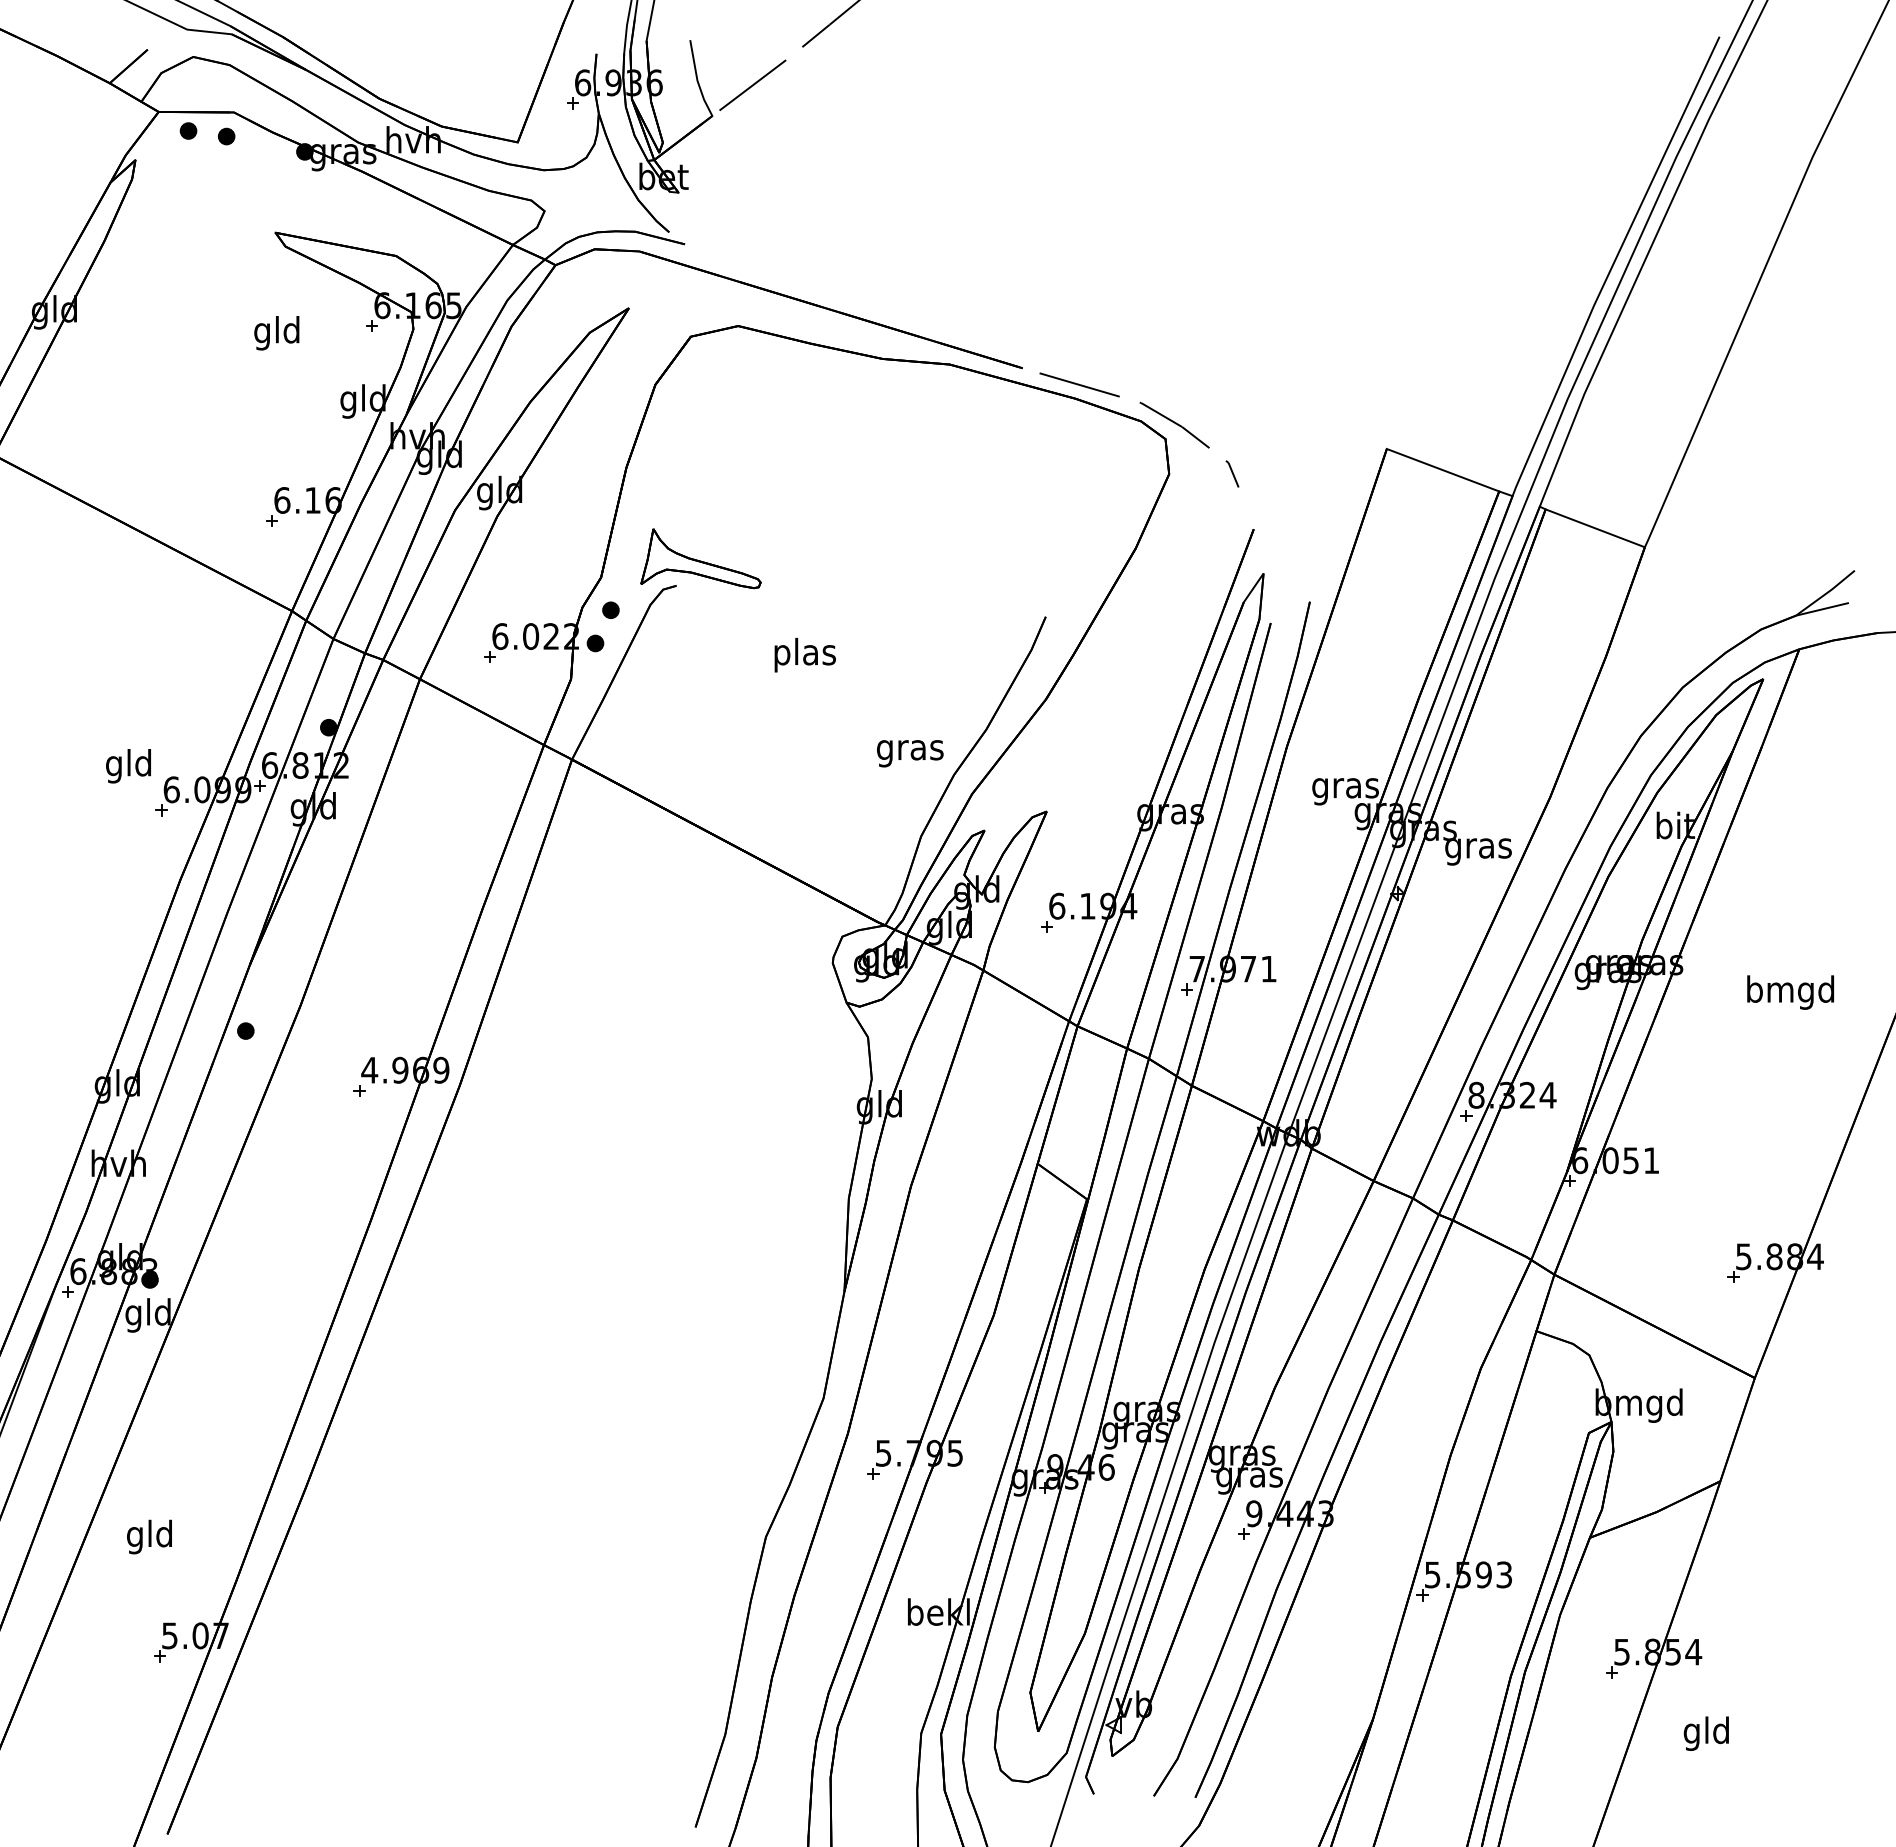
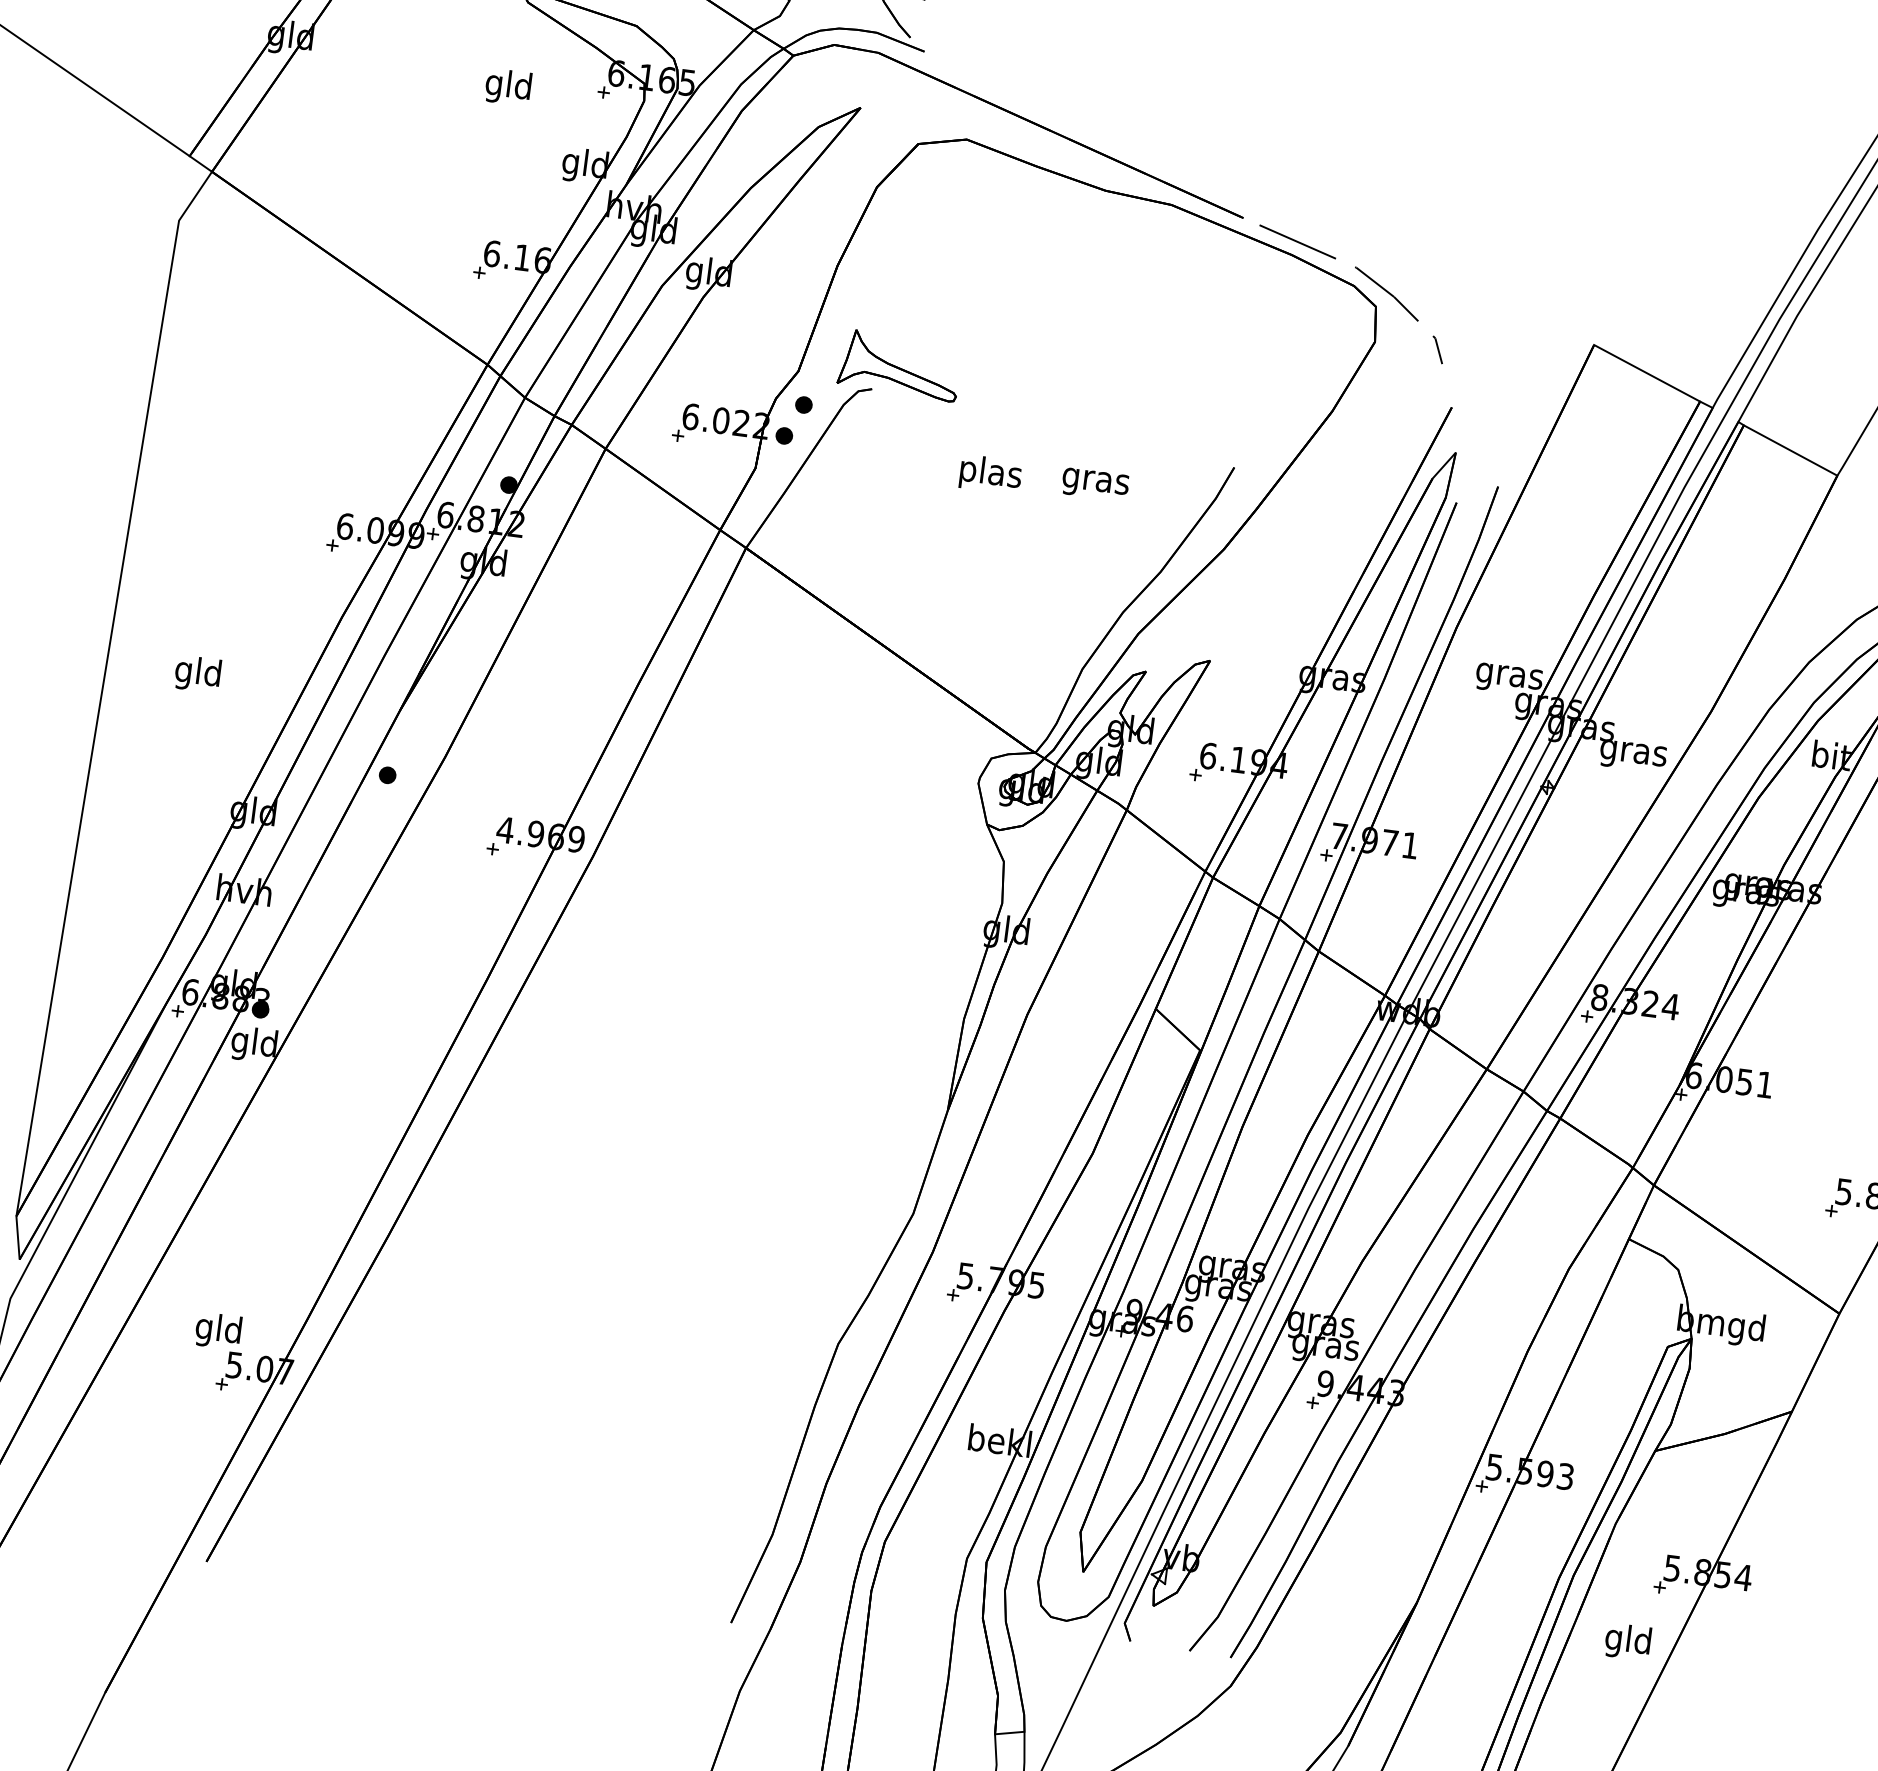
text: (910, 753) -> (1095, 484), moved
text: (128, 766) -> (197, 674), moved
text: (149, 1536) -> (218, 1330), moved
text: (1705, 1733) -> (1627, 1641), moved

